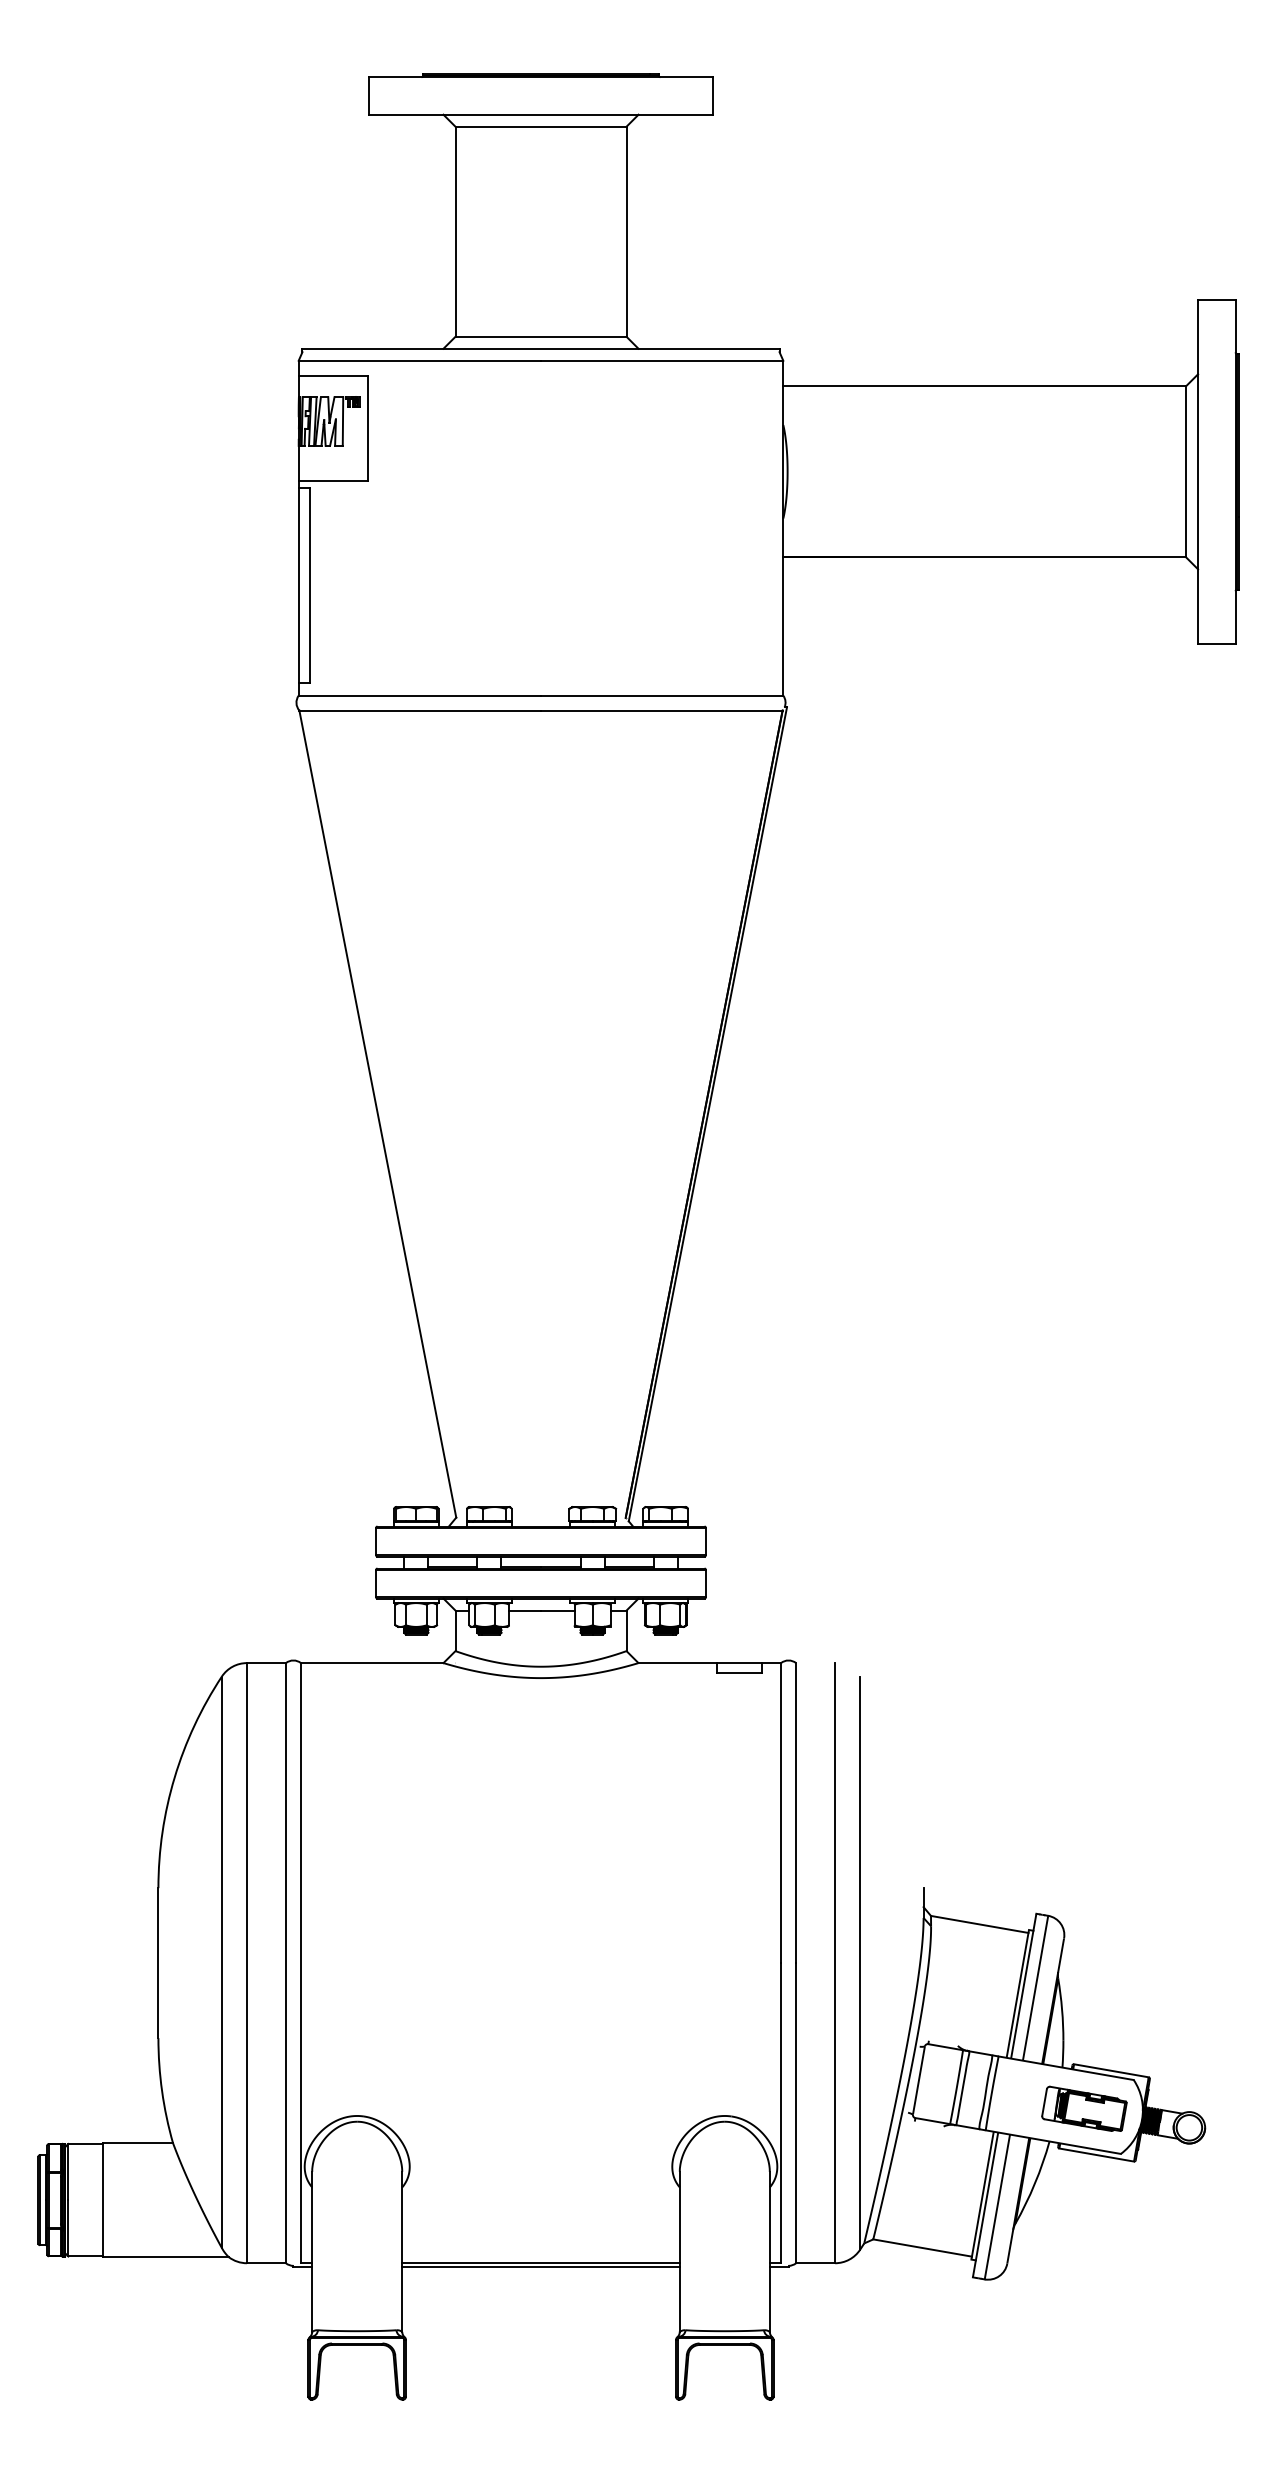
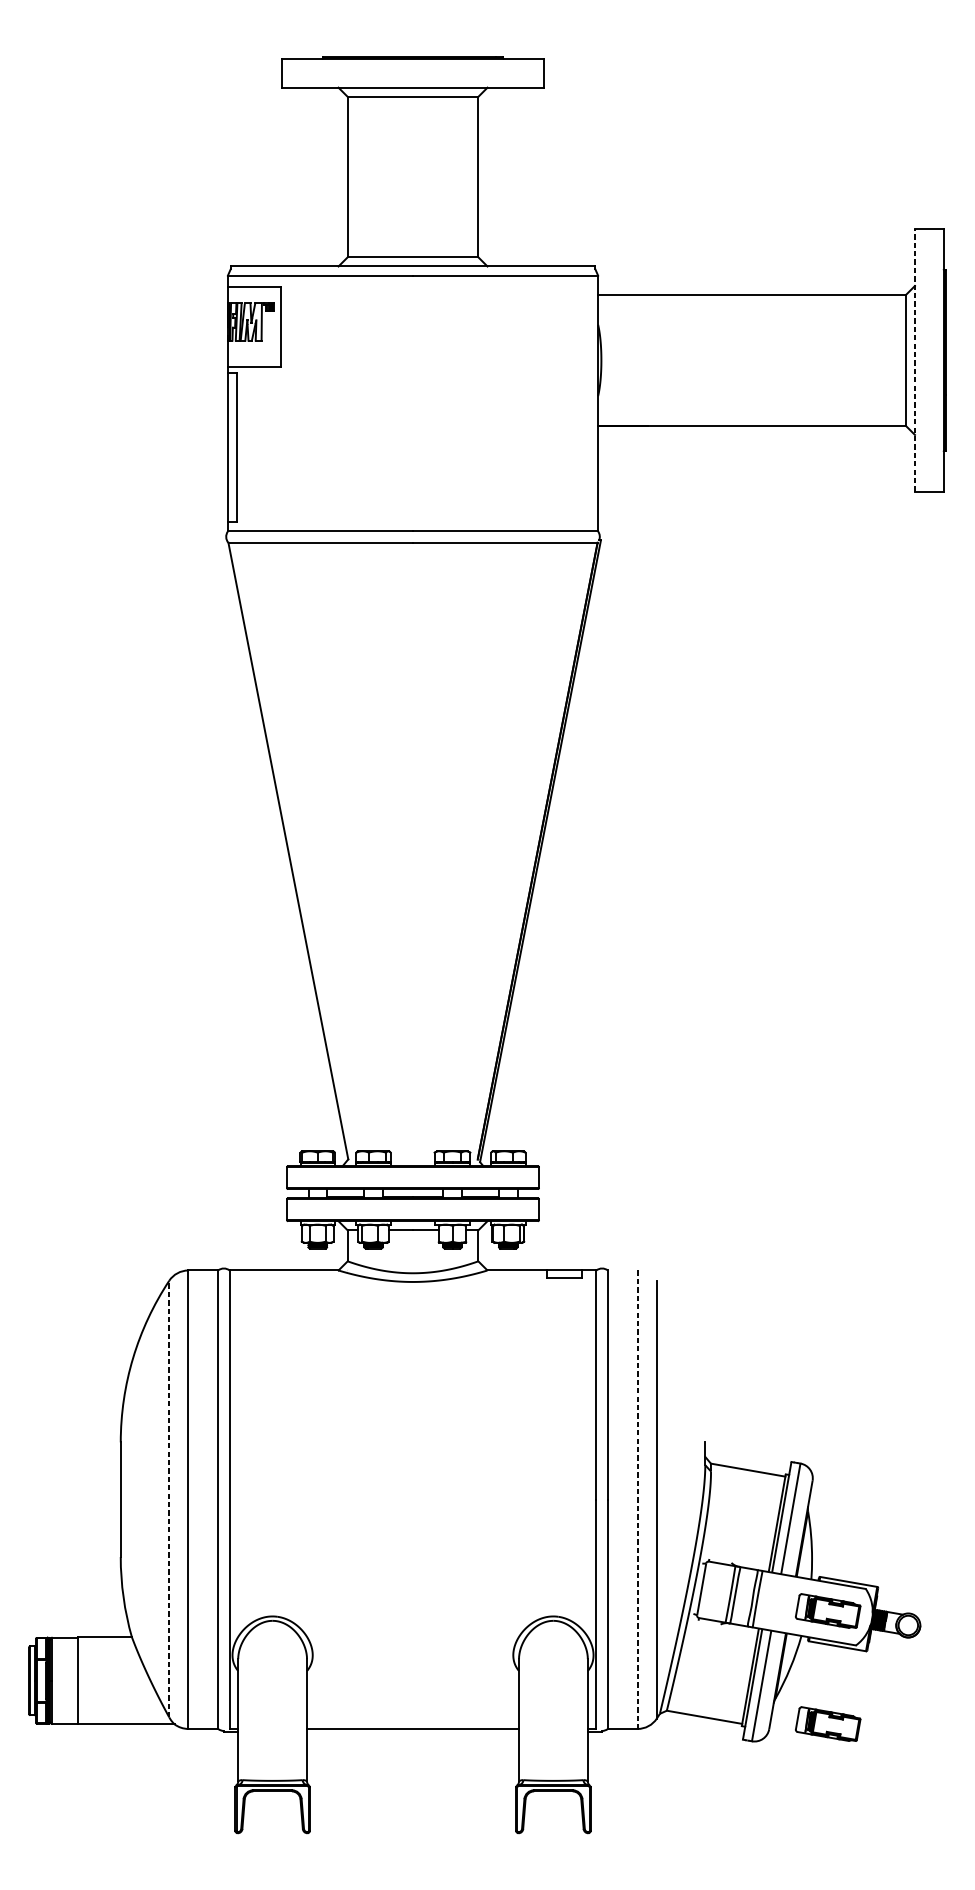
line: (1198, 471) -> (915, 360), solid -> dashed
line: (221, 1962) -> (168, 1499), solid -> dashed
line: (835, 1963) -> (637, 1499), solid -> dashed
part: (1084, 2256) -> (828, 1723), added
line: (540, 2266) -> (412, 1731), removed

